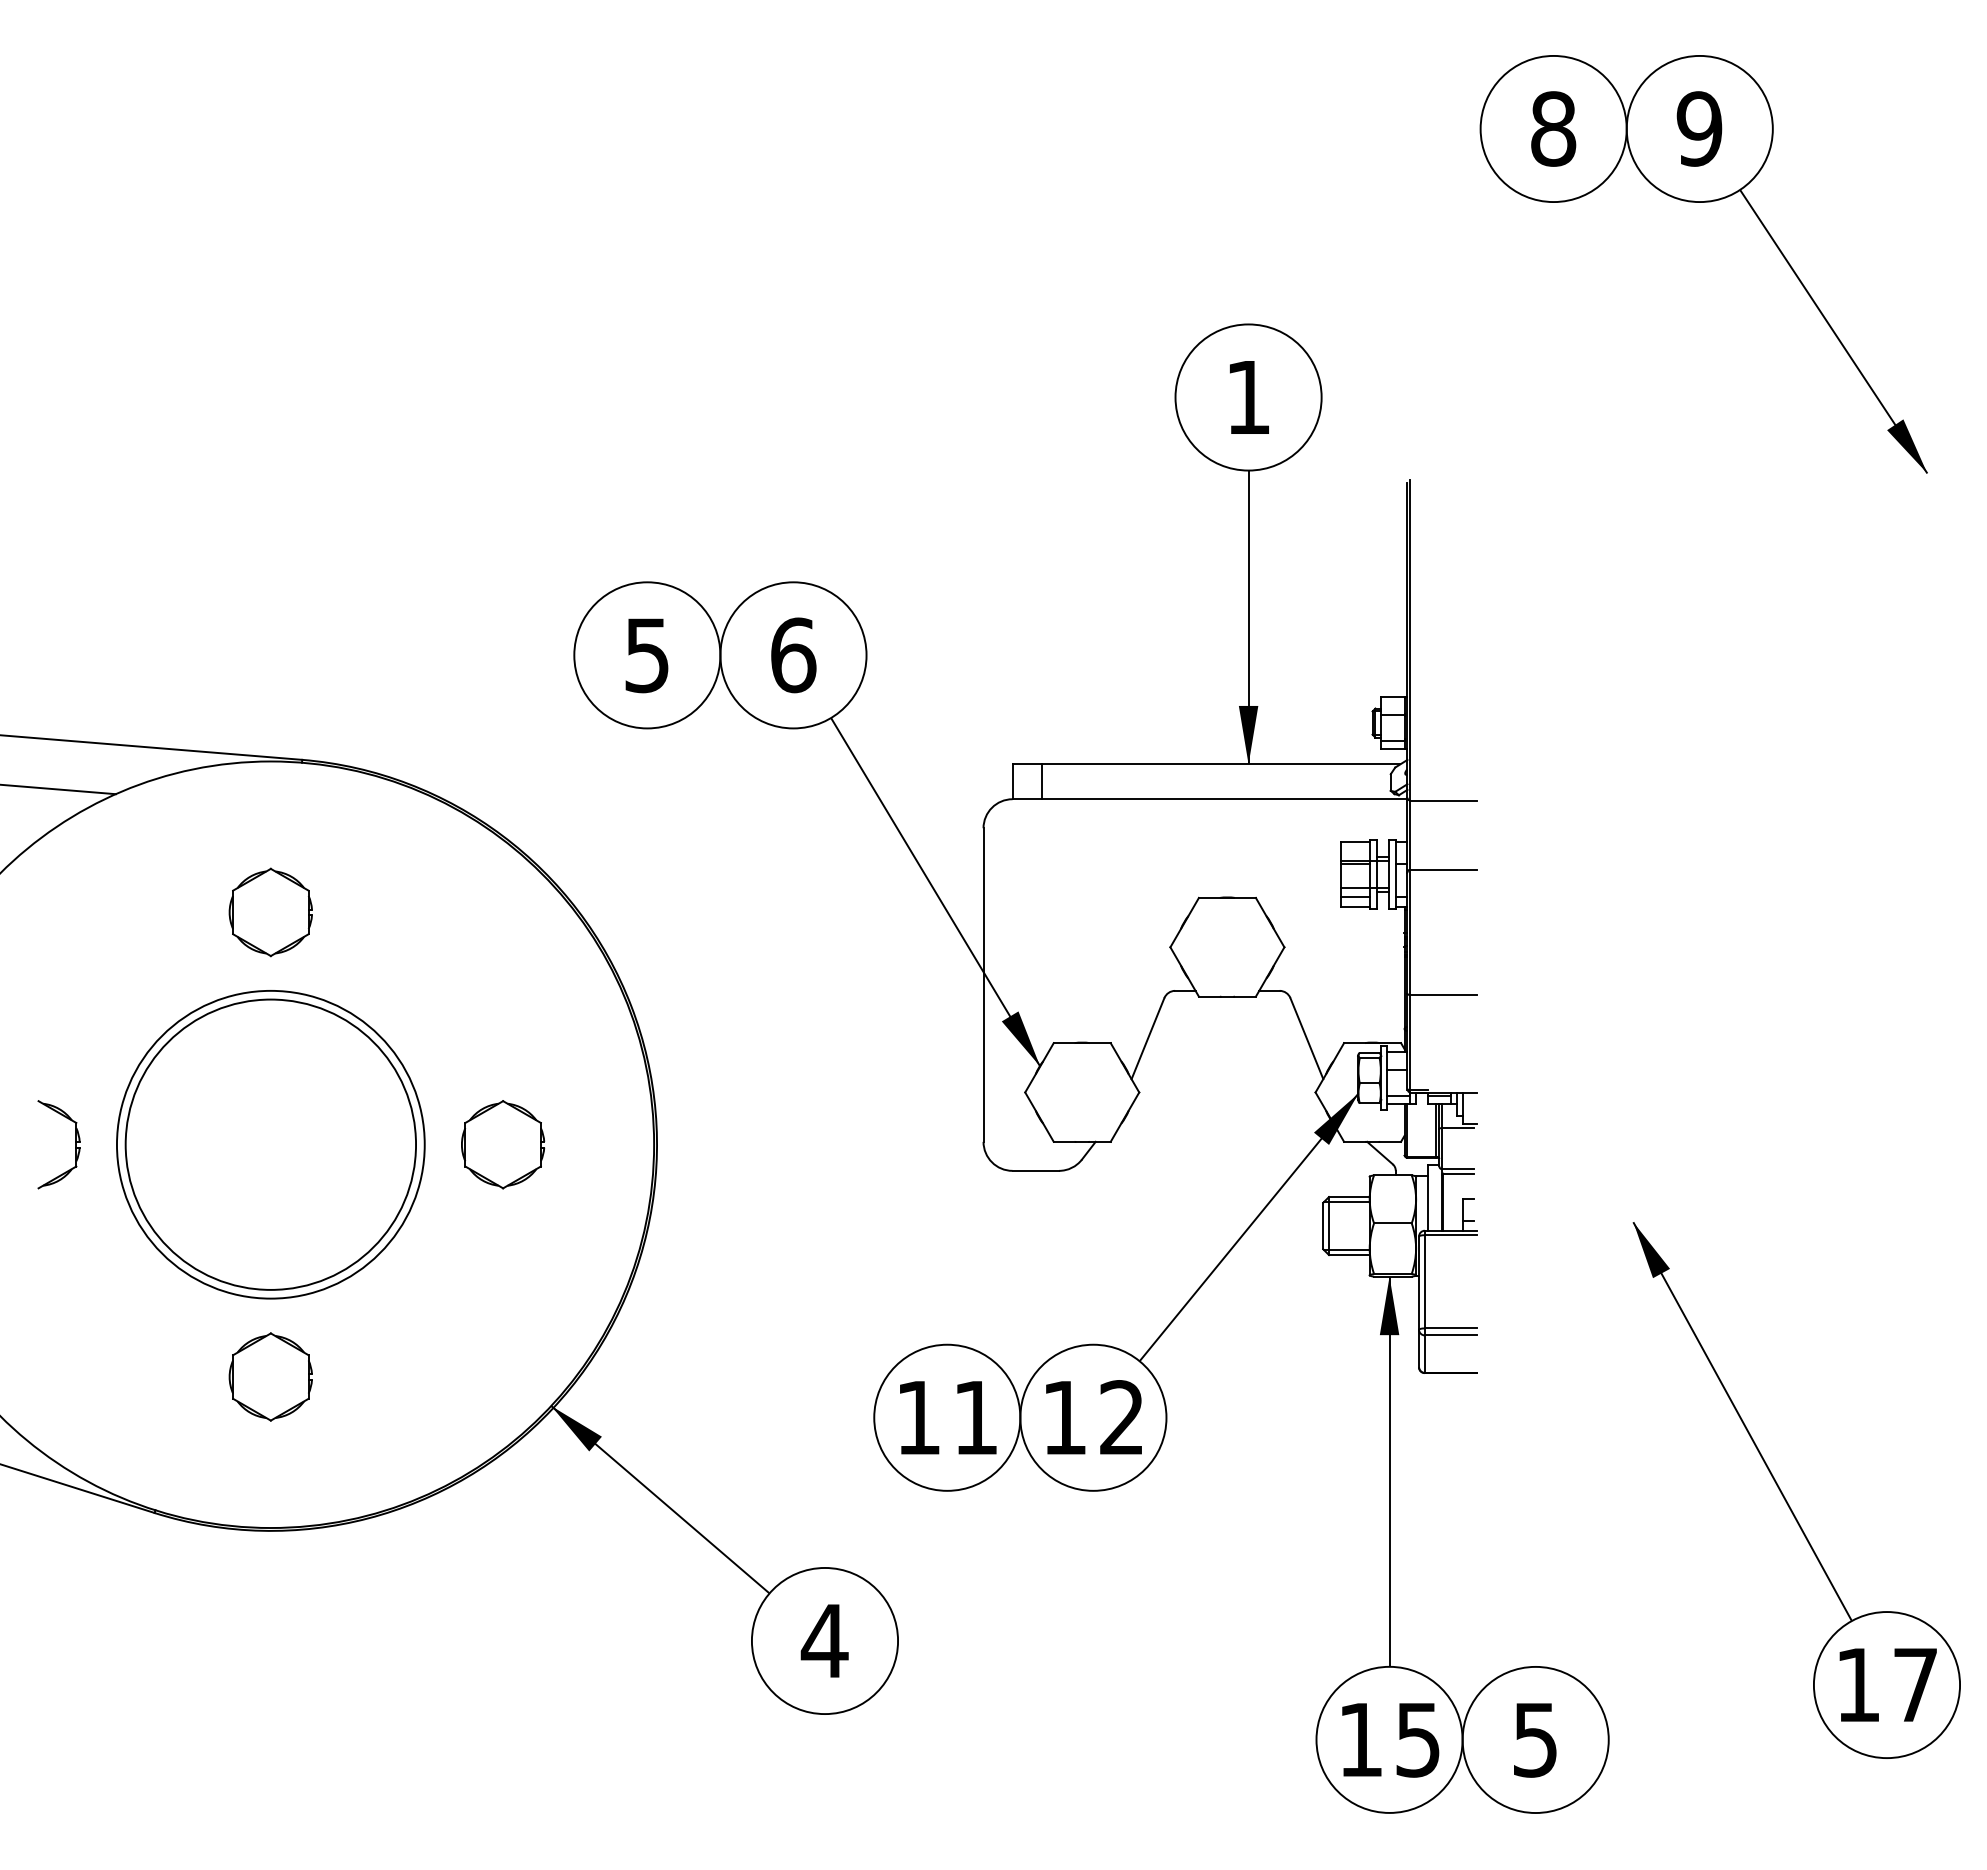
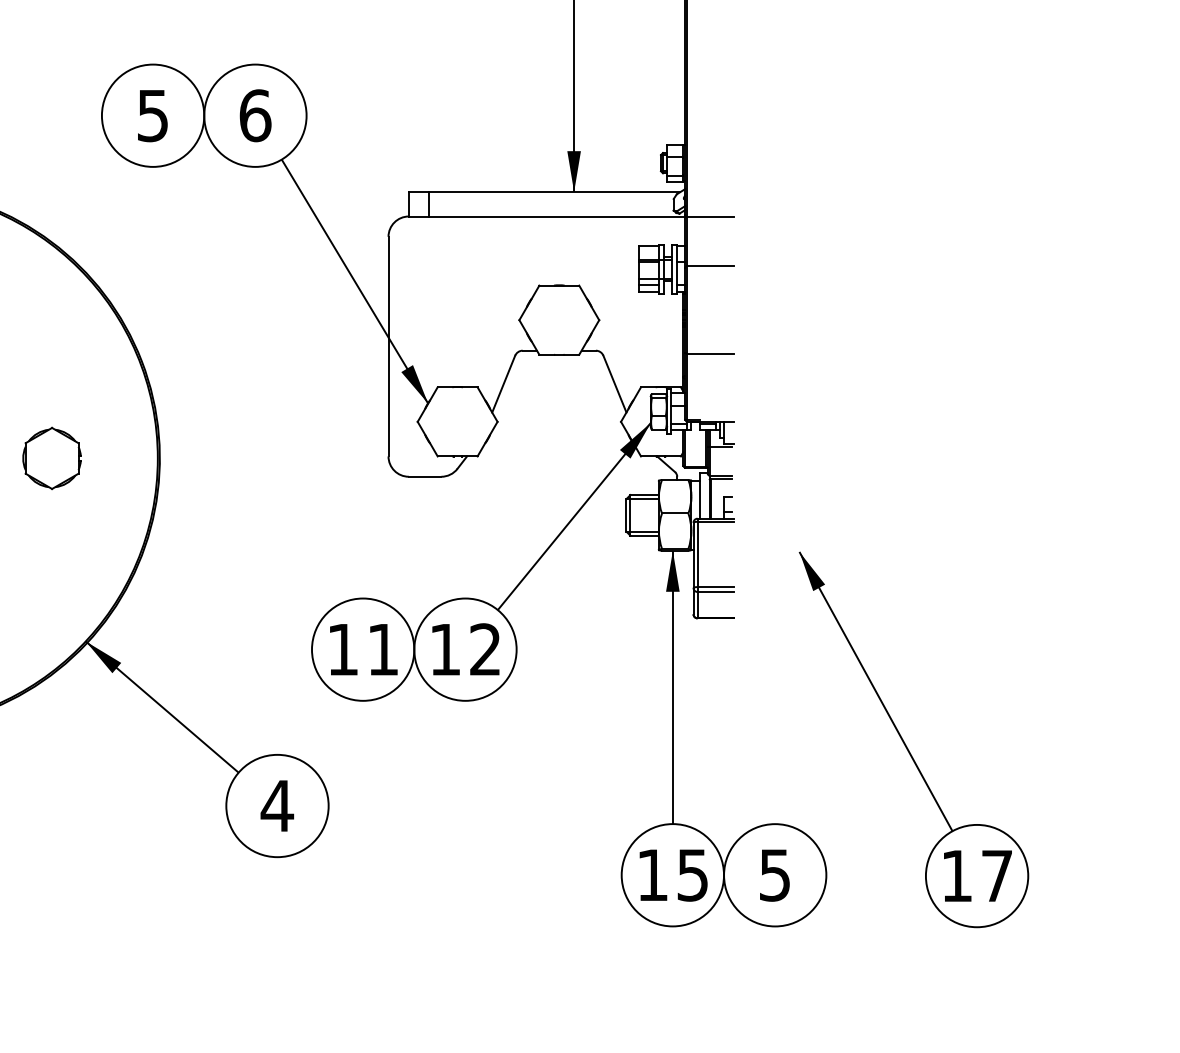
part: (1784, 1495) -> (905, 743), moved

